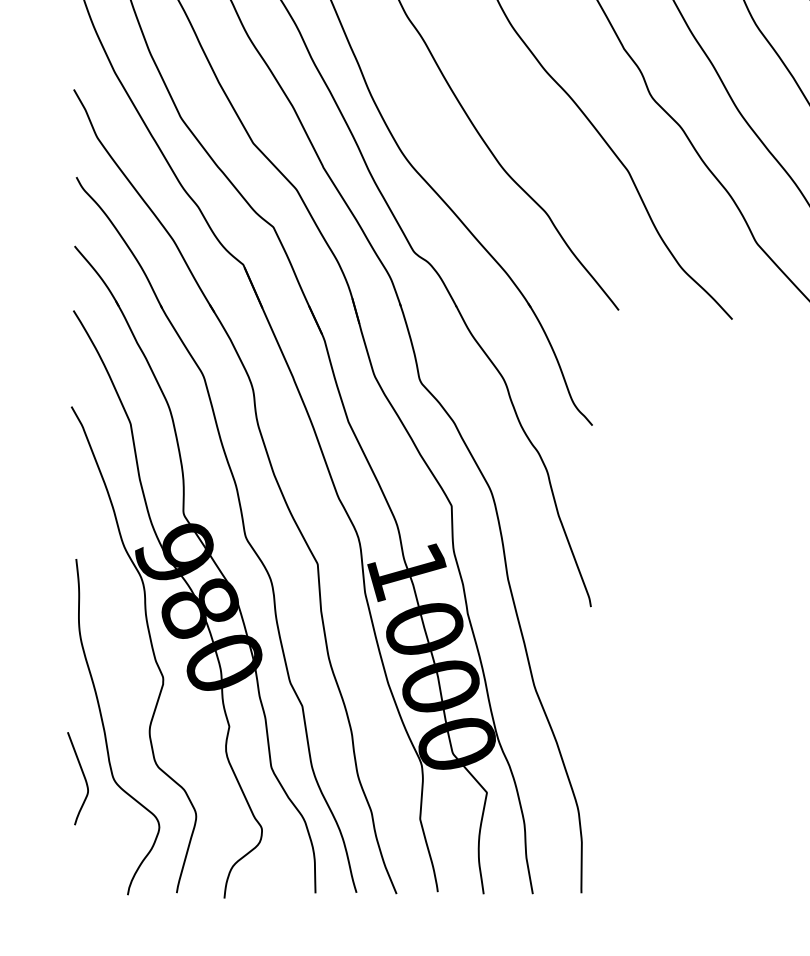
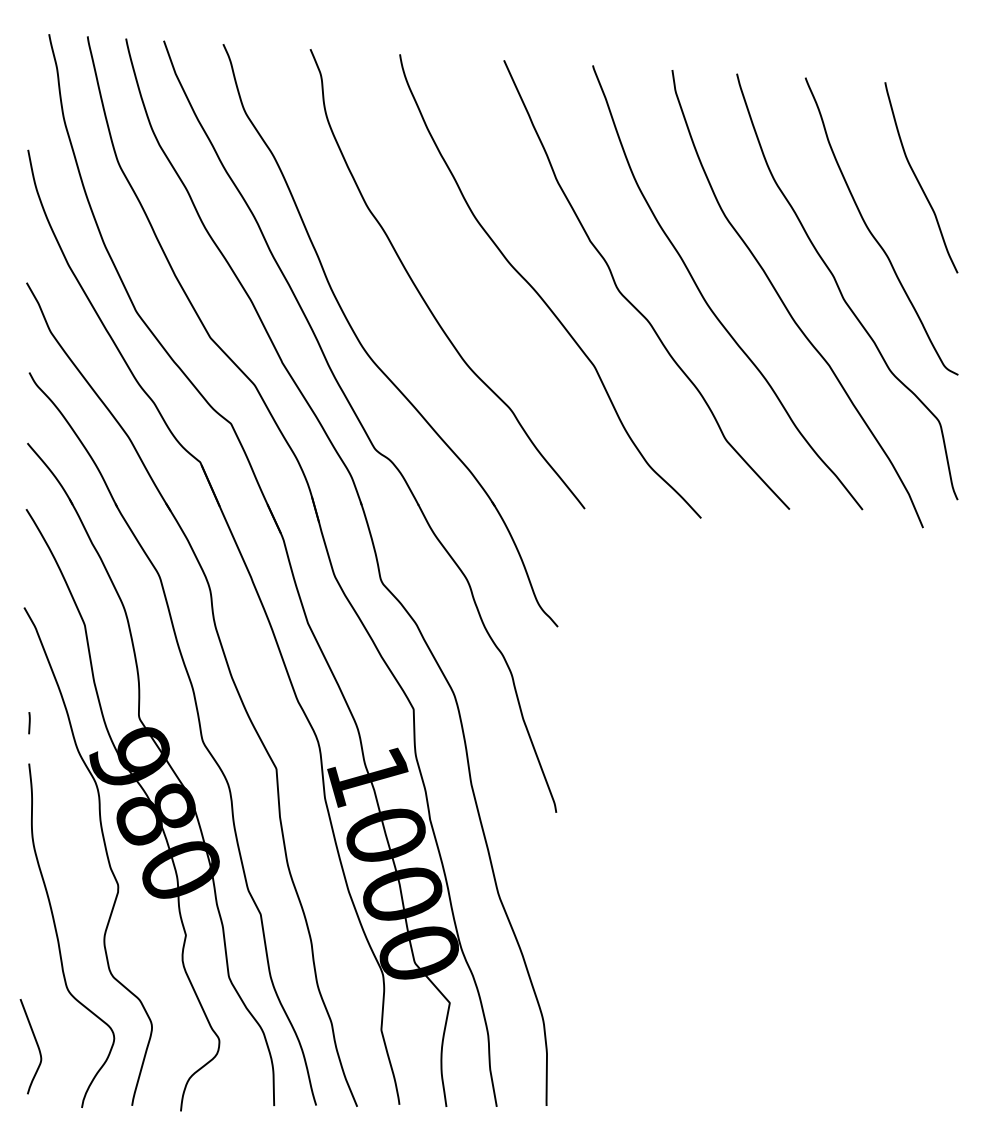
line: (76, 519) -> (29, 723), added
curve: (83, 777) -> (36, 1045), moved

